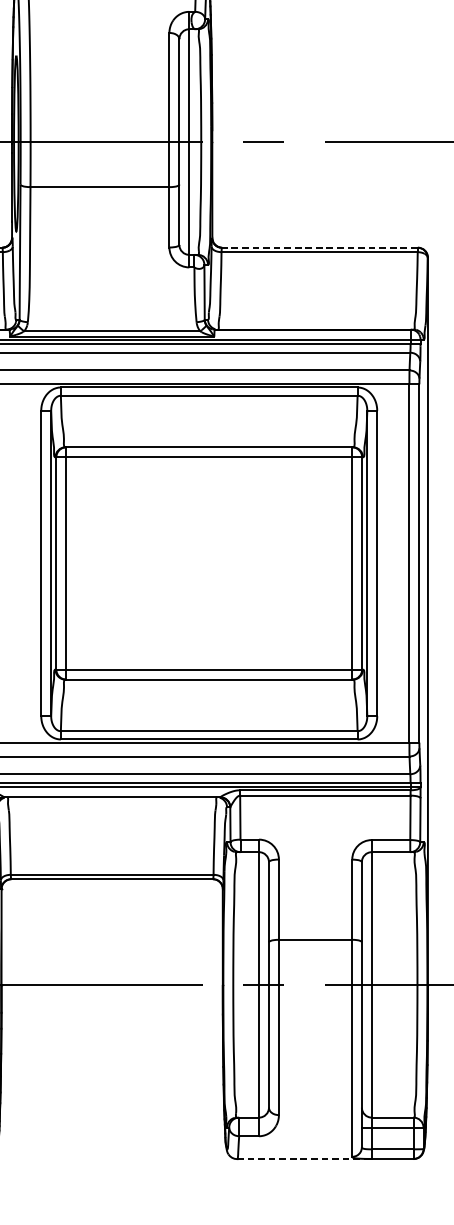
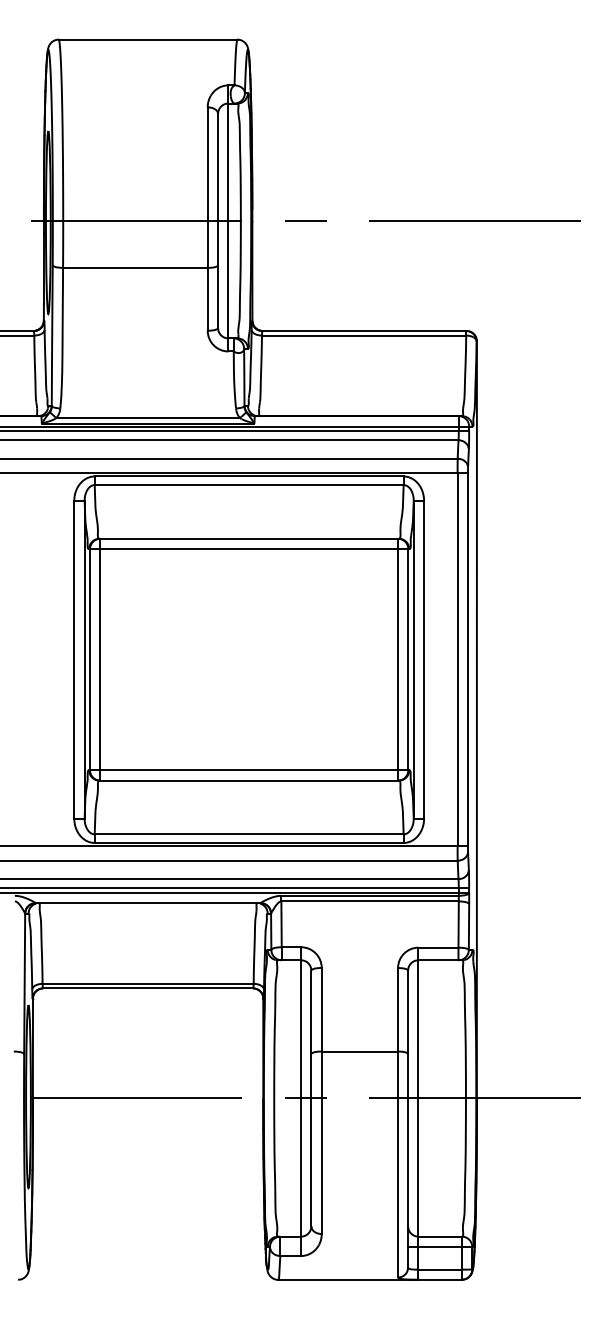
line: (320, 248) -> (364, 331), dashed -> solid
line: (304, 1158) -> (348, 1279), dashed -> solid

